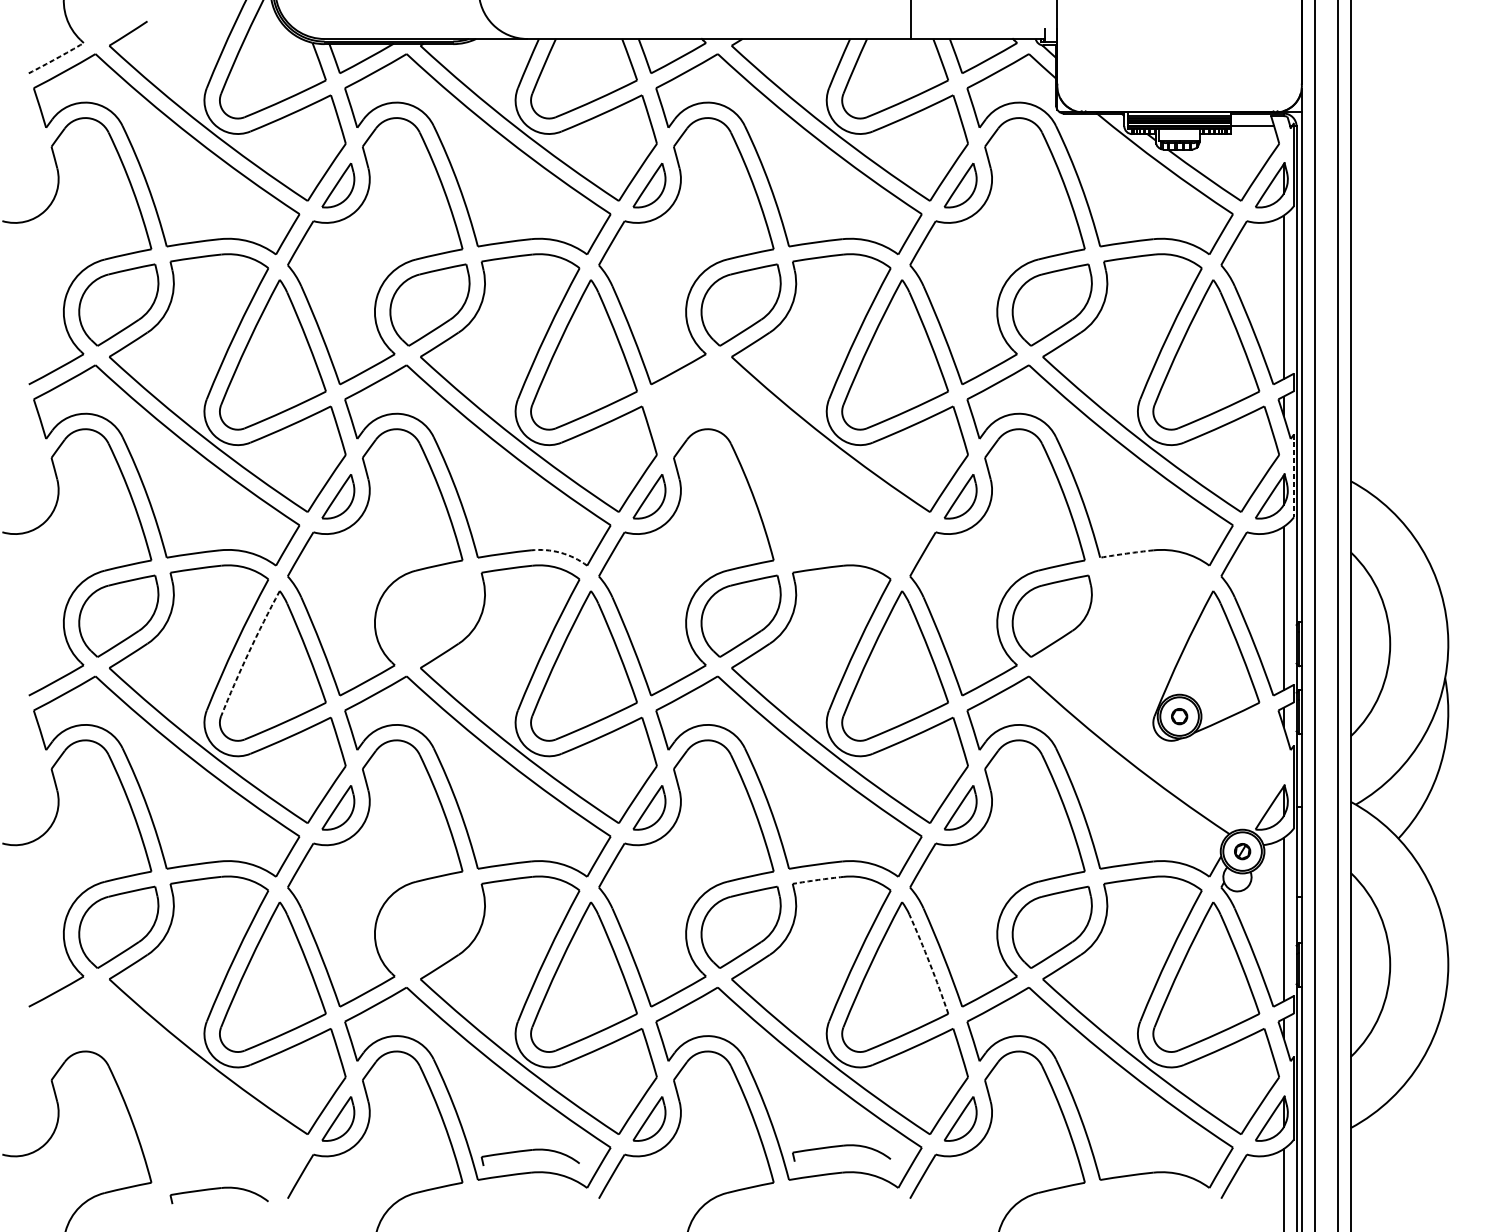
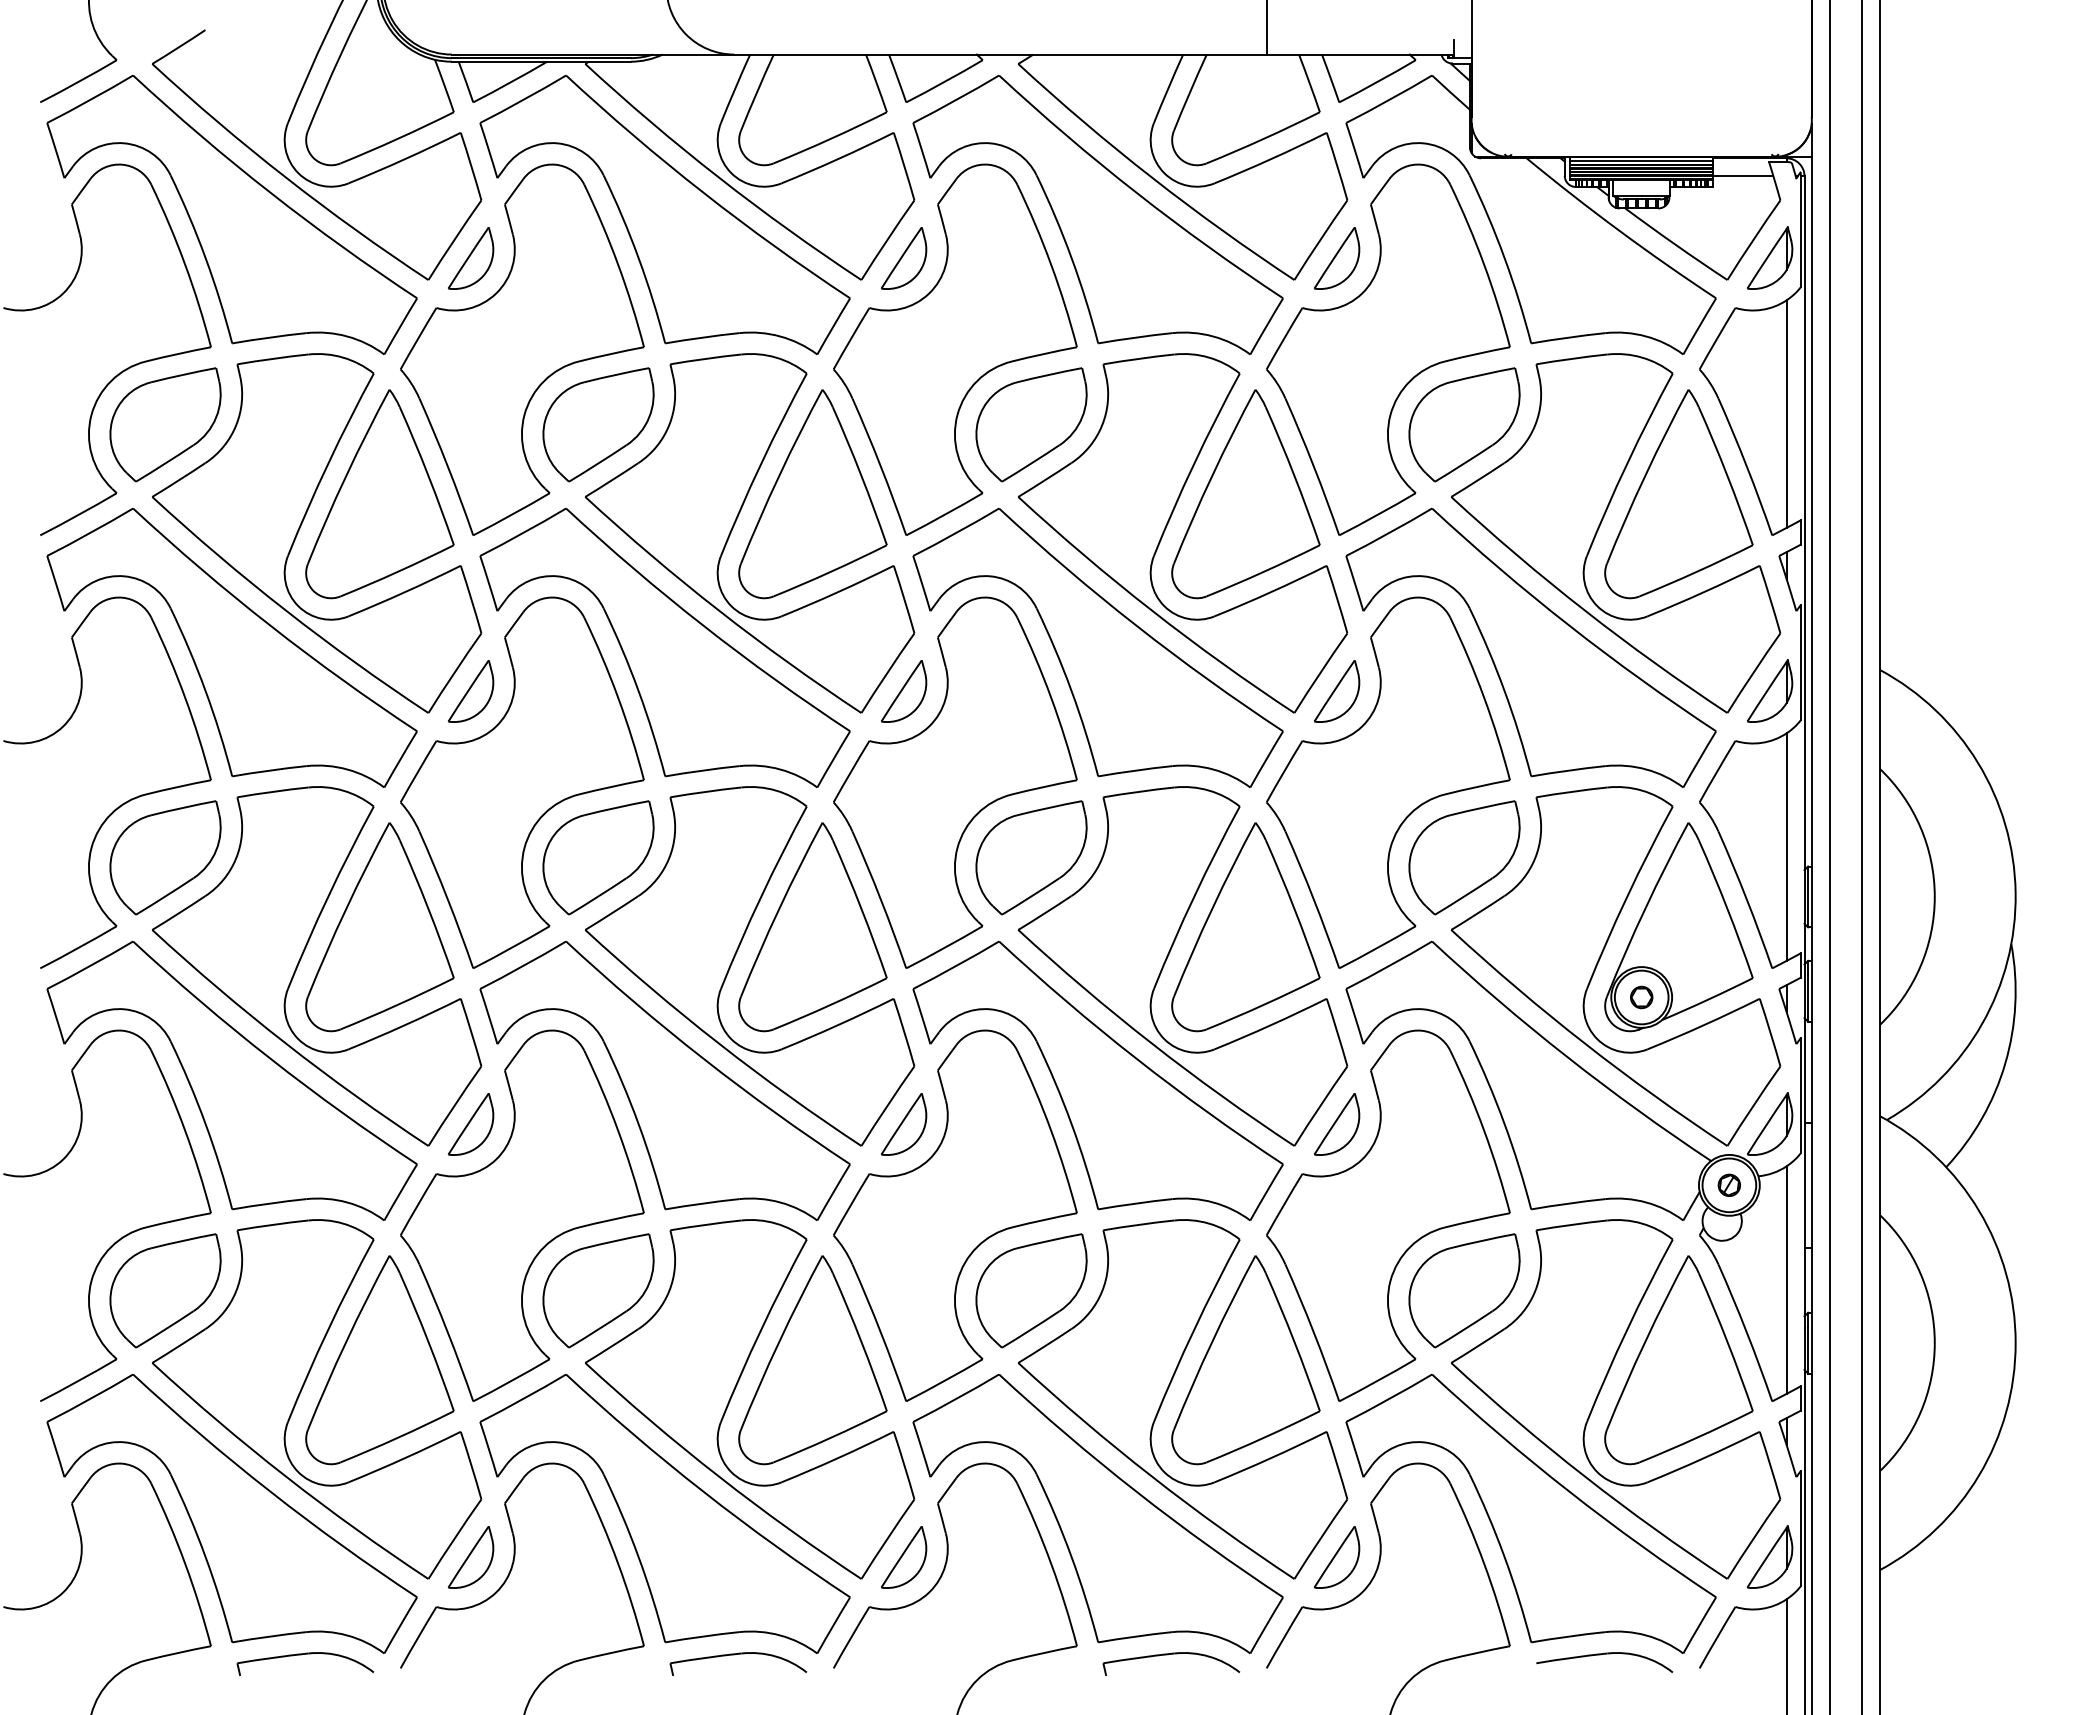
arc: (56, 58) -> (78, 81), dashed -> solid
part: (788, 465) -> (1097, 647), added
line: (1293, 475) -> (1800, 662), dashed -> solid
arc: (560, 552) -> (780, 769), dashed -> solid
arc: (1126, 553) -> (1568, 770), dashed -> solid
part: (429, 616) -> (598, 857), added
arc: (248, 652) -> (346, 908), dashed -> solid
part: (1149, 689) -> (1600, 959), added
arc: (818, 879) -> (1138, 1224), dashed -> solid
part: (429, 927) -> (598, 1290), added
arc: (930, 963) -> (1294, 1341), dashed -> solid
part: (166, 1087) -> (231, 1513), added
part: (839, 1147) -> (1168, 1655), moved
part: (528, 1151) -> (735, 1655), moved
part: (1150, 1189) -> (1601, 1655), added

